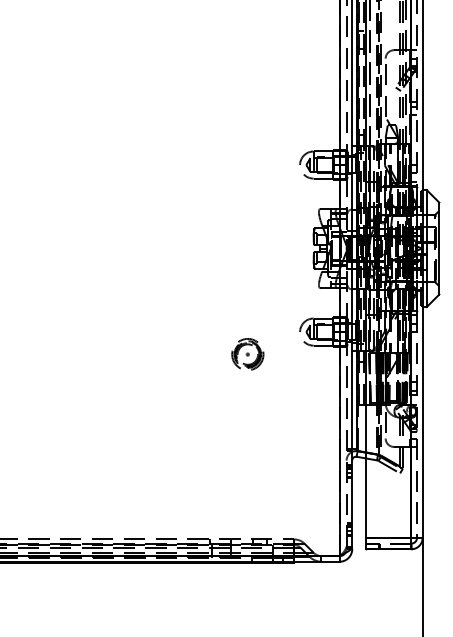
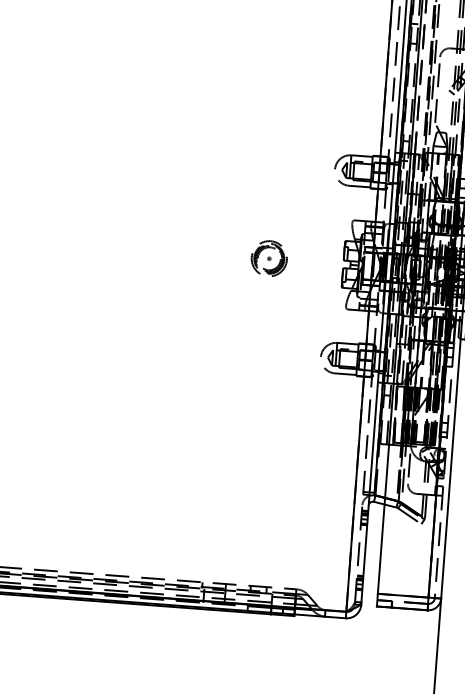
part: (247, 354) -> (268, 258), moved

